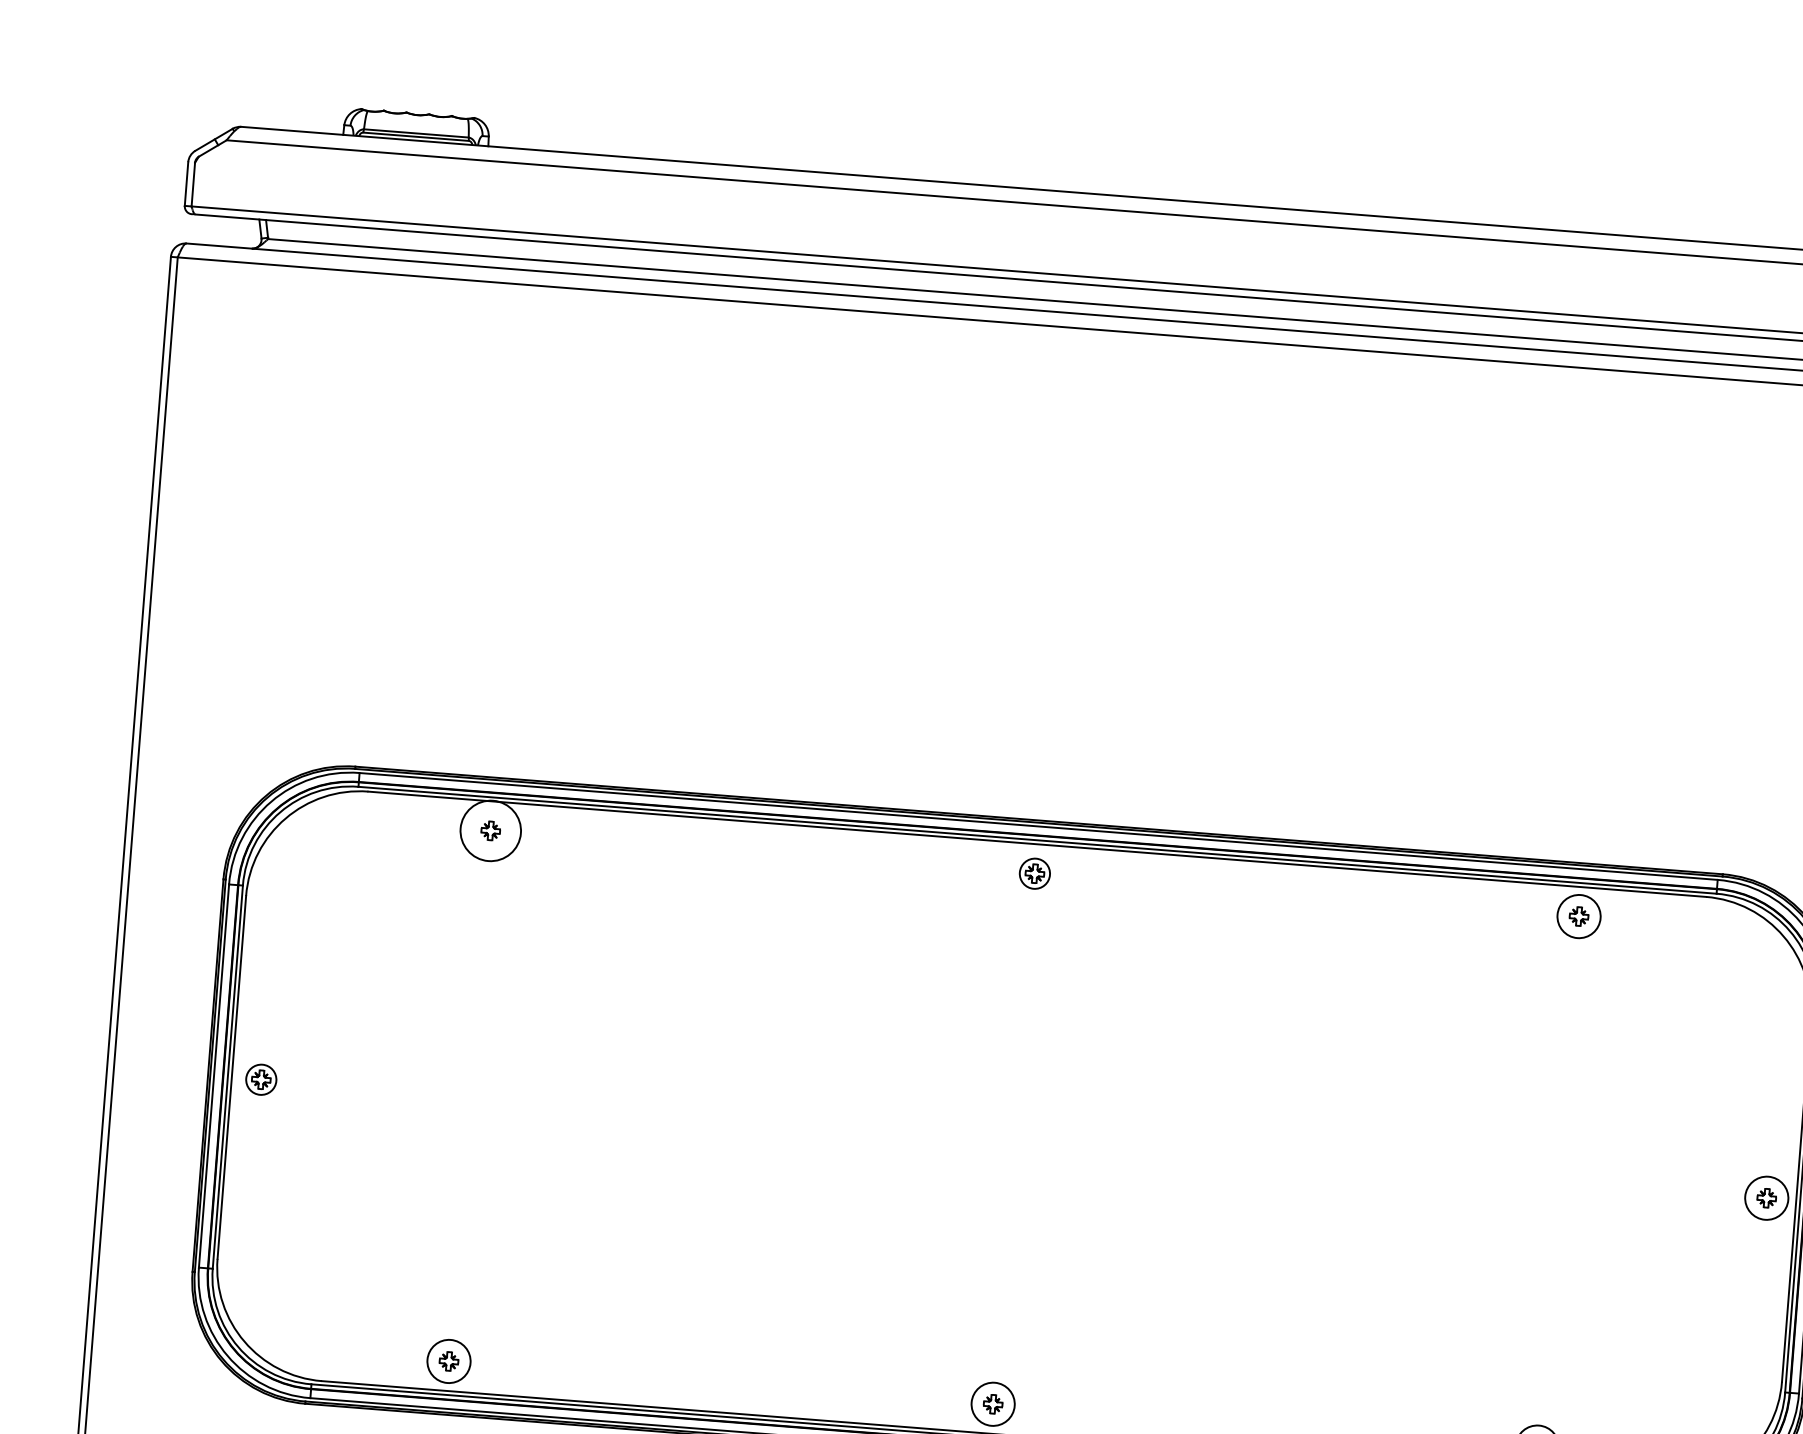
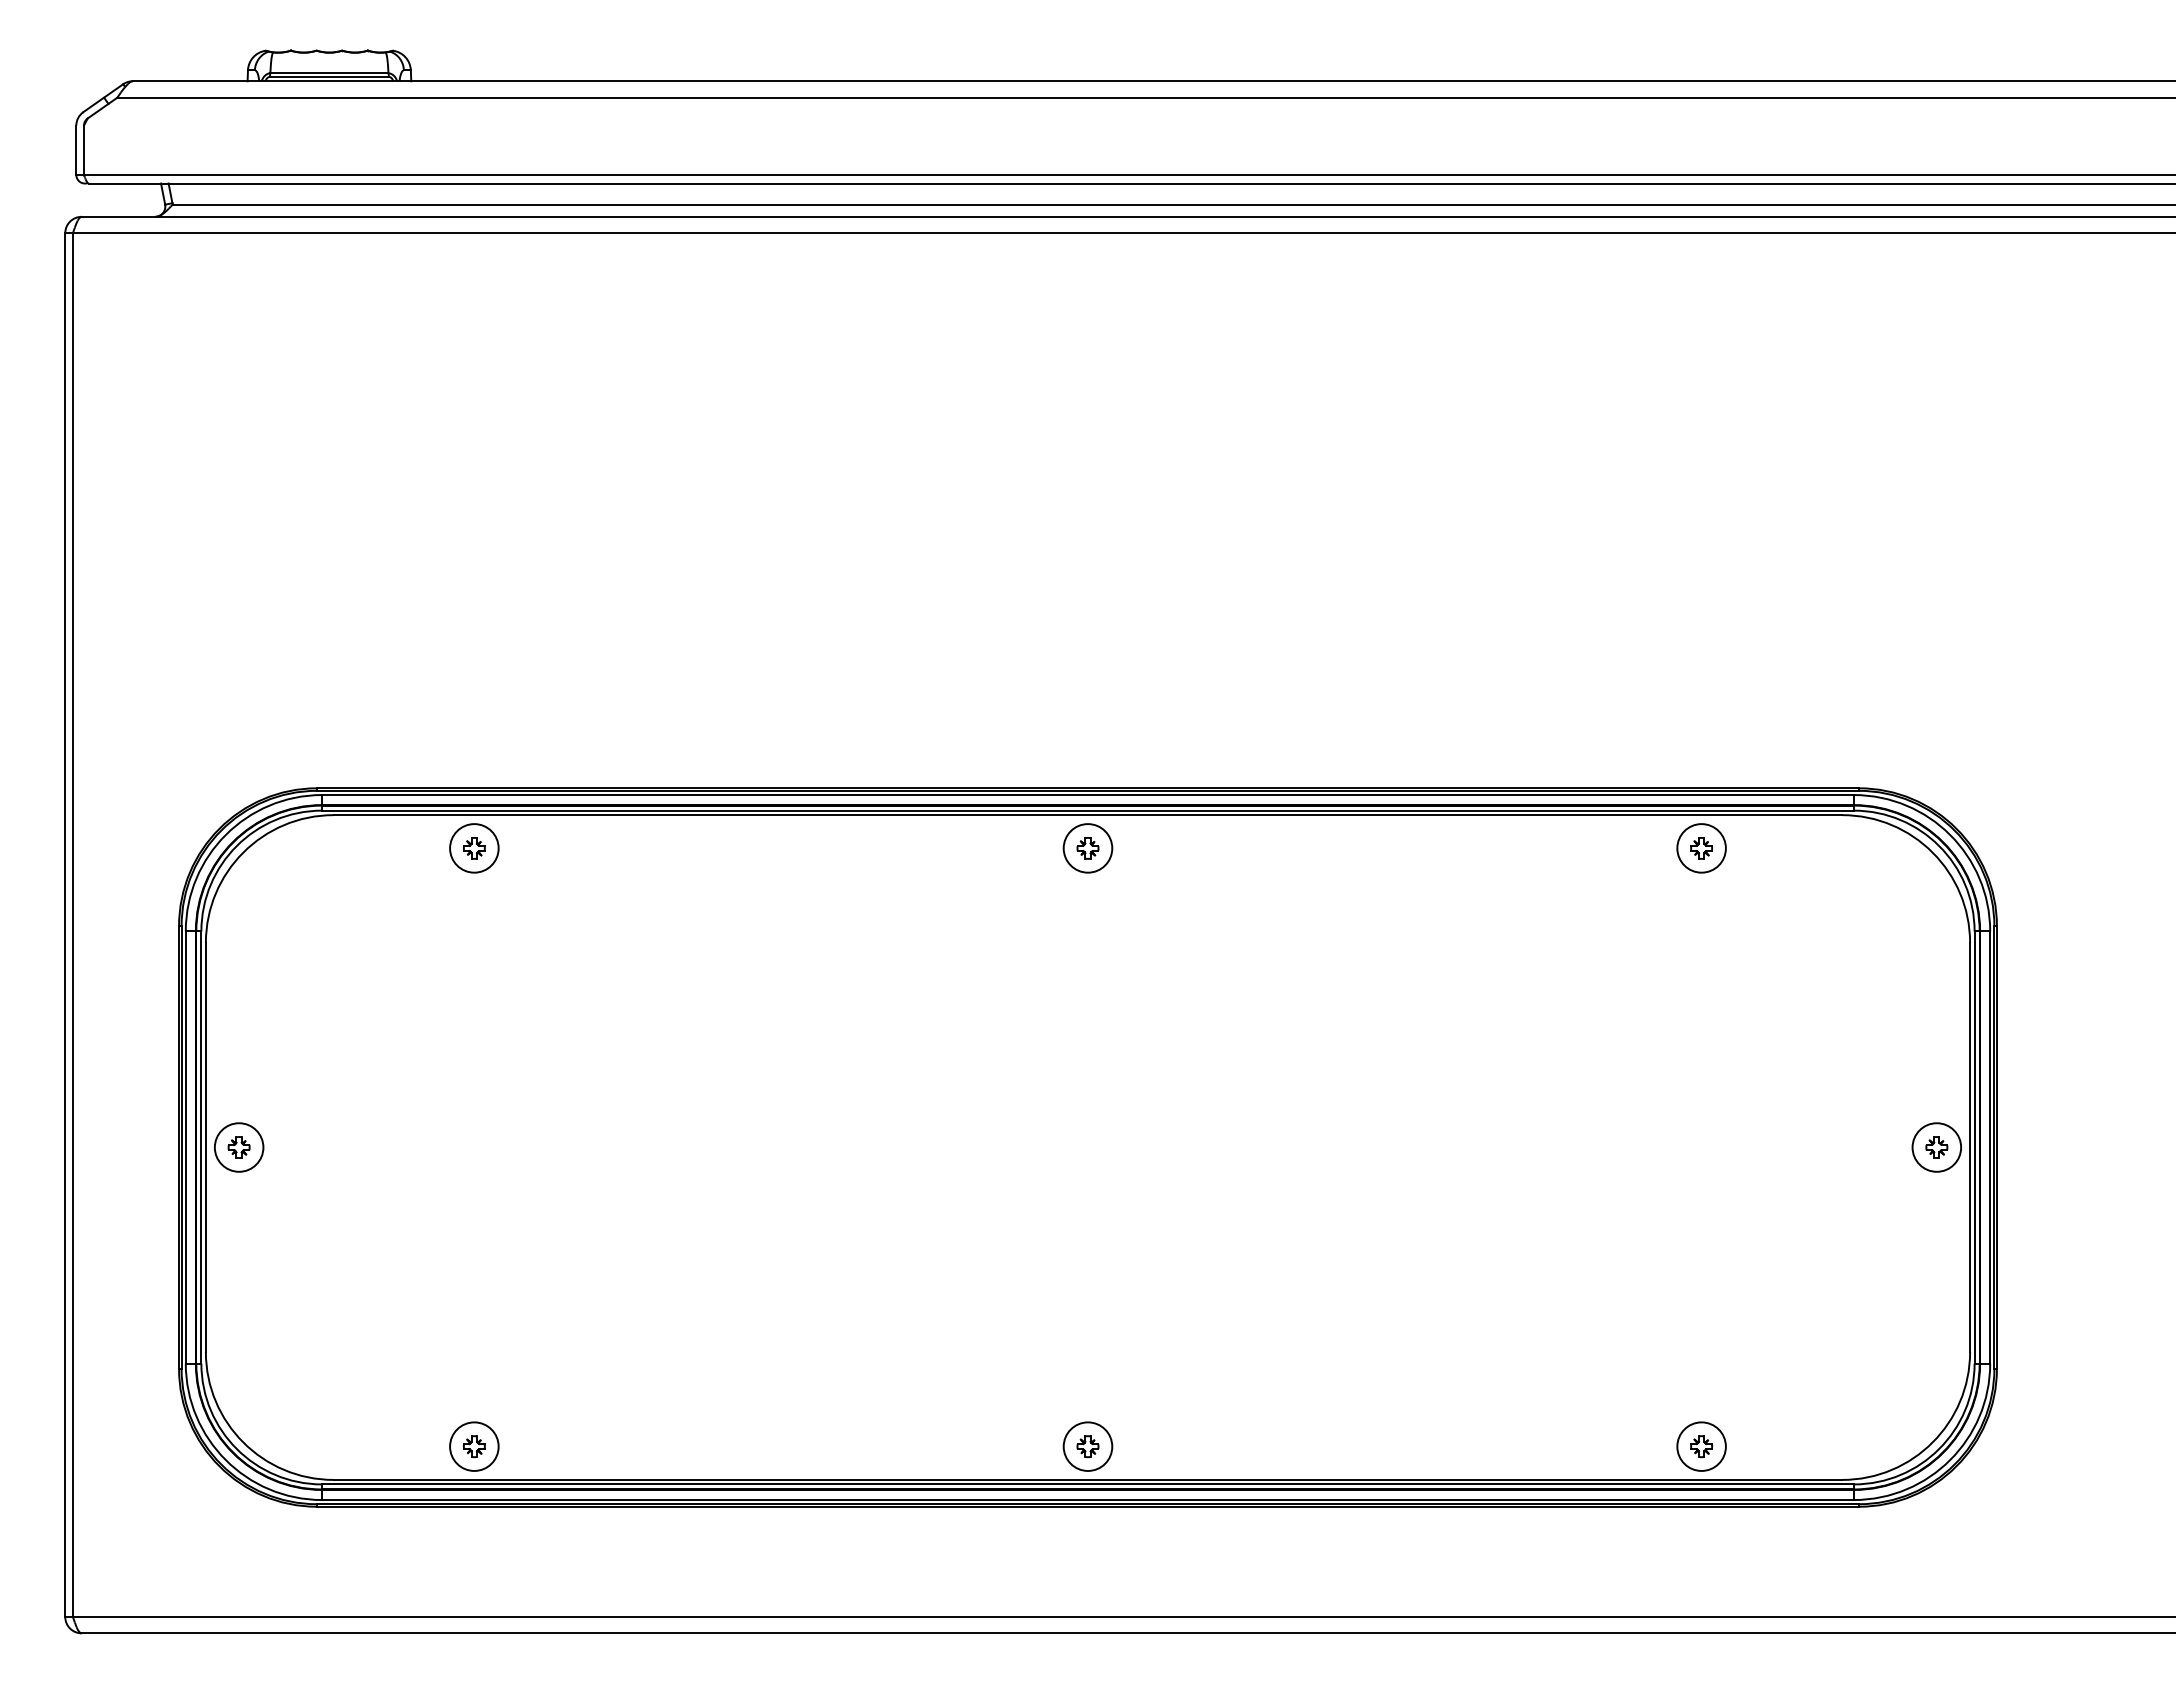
circle: (490, 831) -> (474, 848), size x0.71
circle: (1034, 873) -> (1087, 848), size x1.43
circle: (260, 1079) -> (238, 1147), size x1.43

